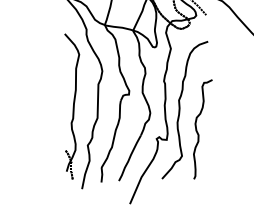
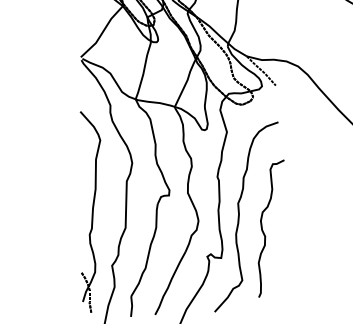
curve: (198, 132) -> (264, 232), moved

